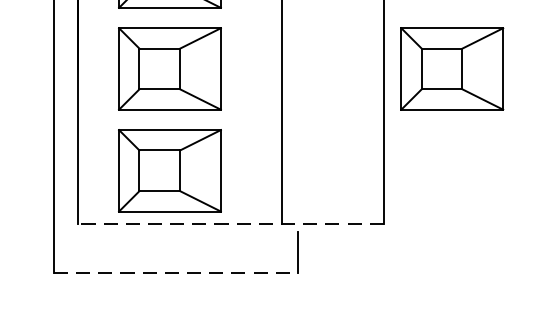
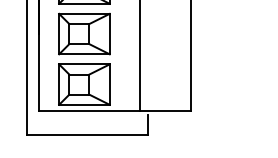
part: (452, 67) -> (224, 33), removed
line: (230, 225) -> (114, 111), dashed -> solid
line: (176, 273) -> (87, 135), dashed -> solid

